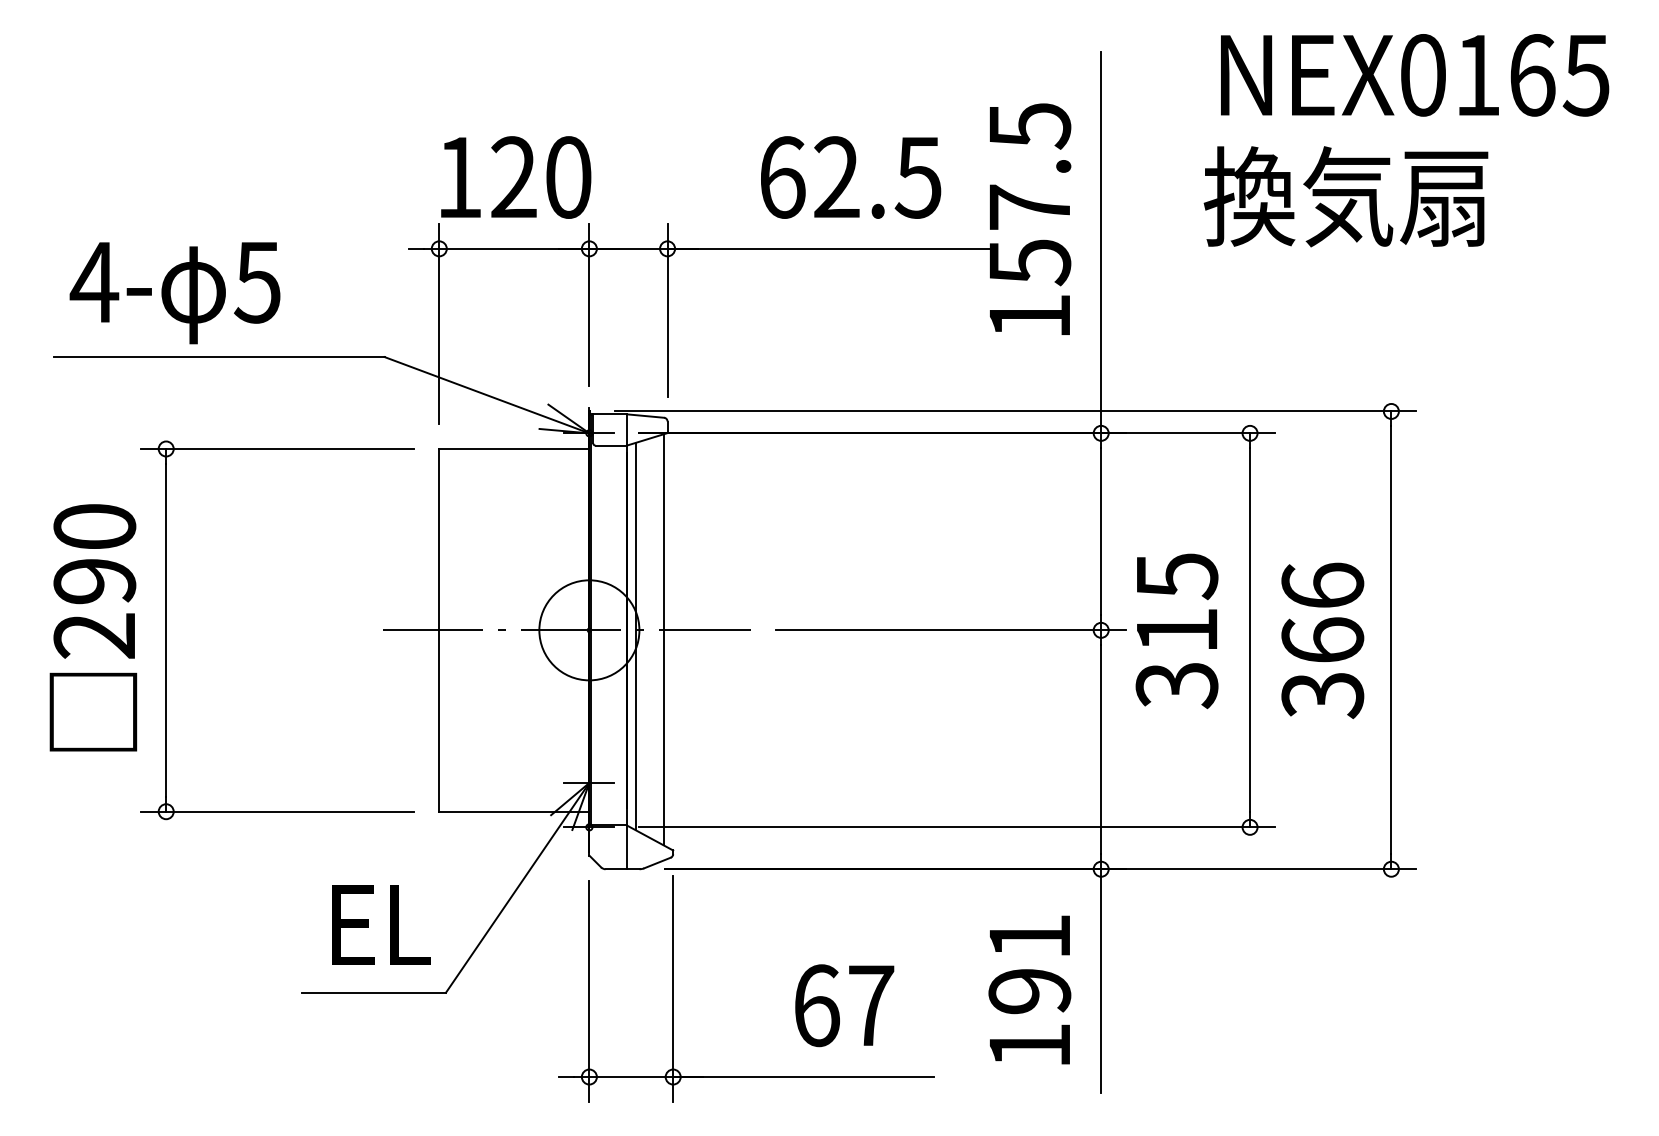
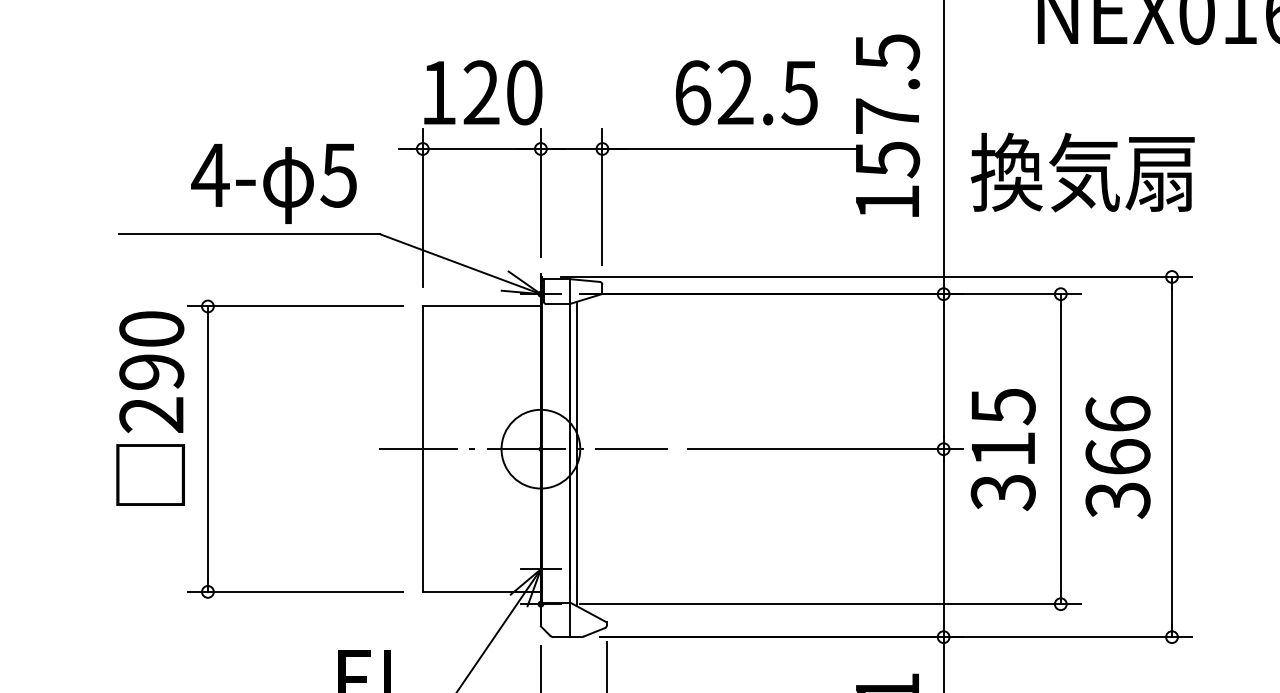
text: (1345, 196) -> (1082, 172), moved
text: (174, 293) -> (273, 184), moved
text: (93, 627) -> (150, 408), moved
line: (663, 639) -> (599, 456), removed

